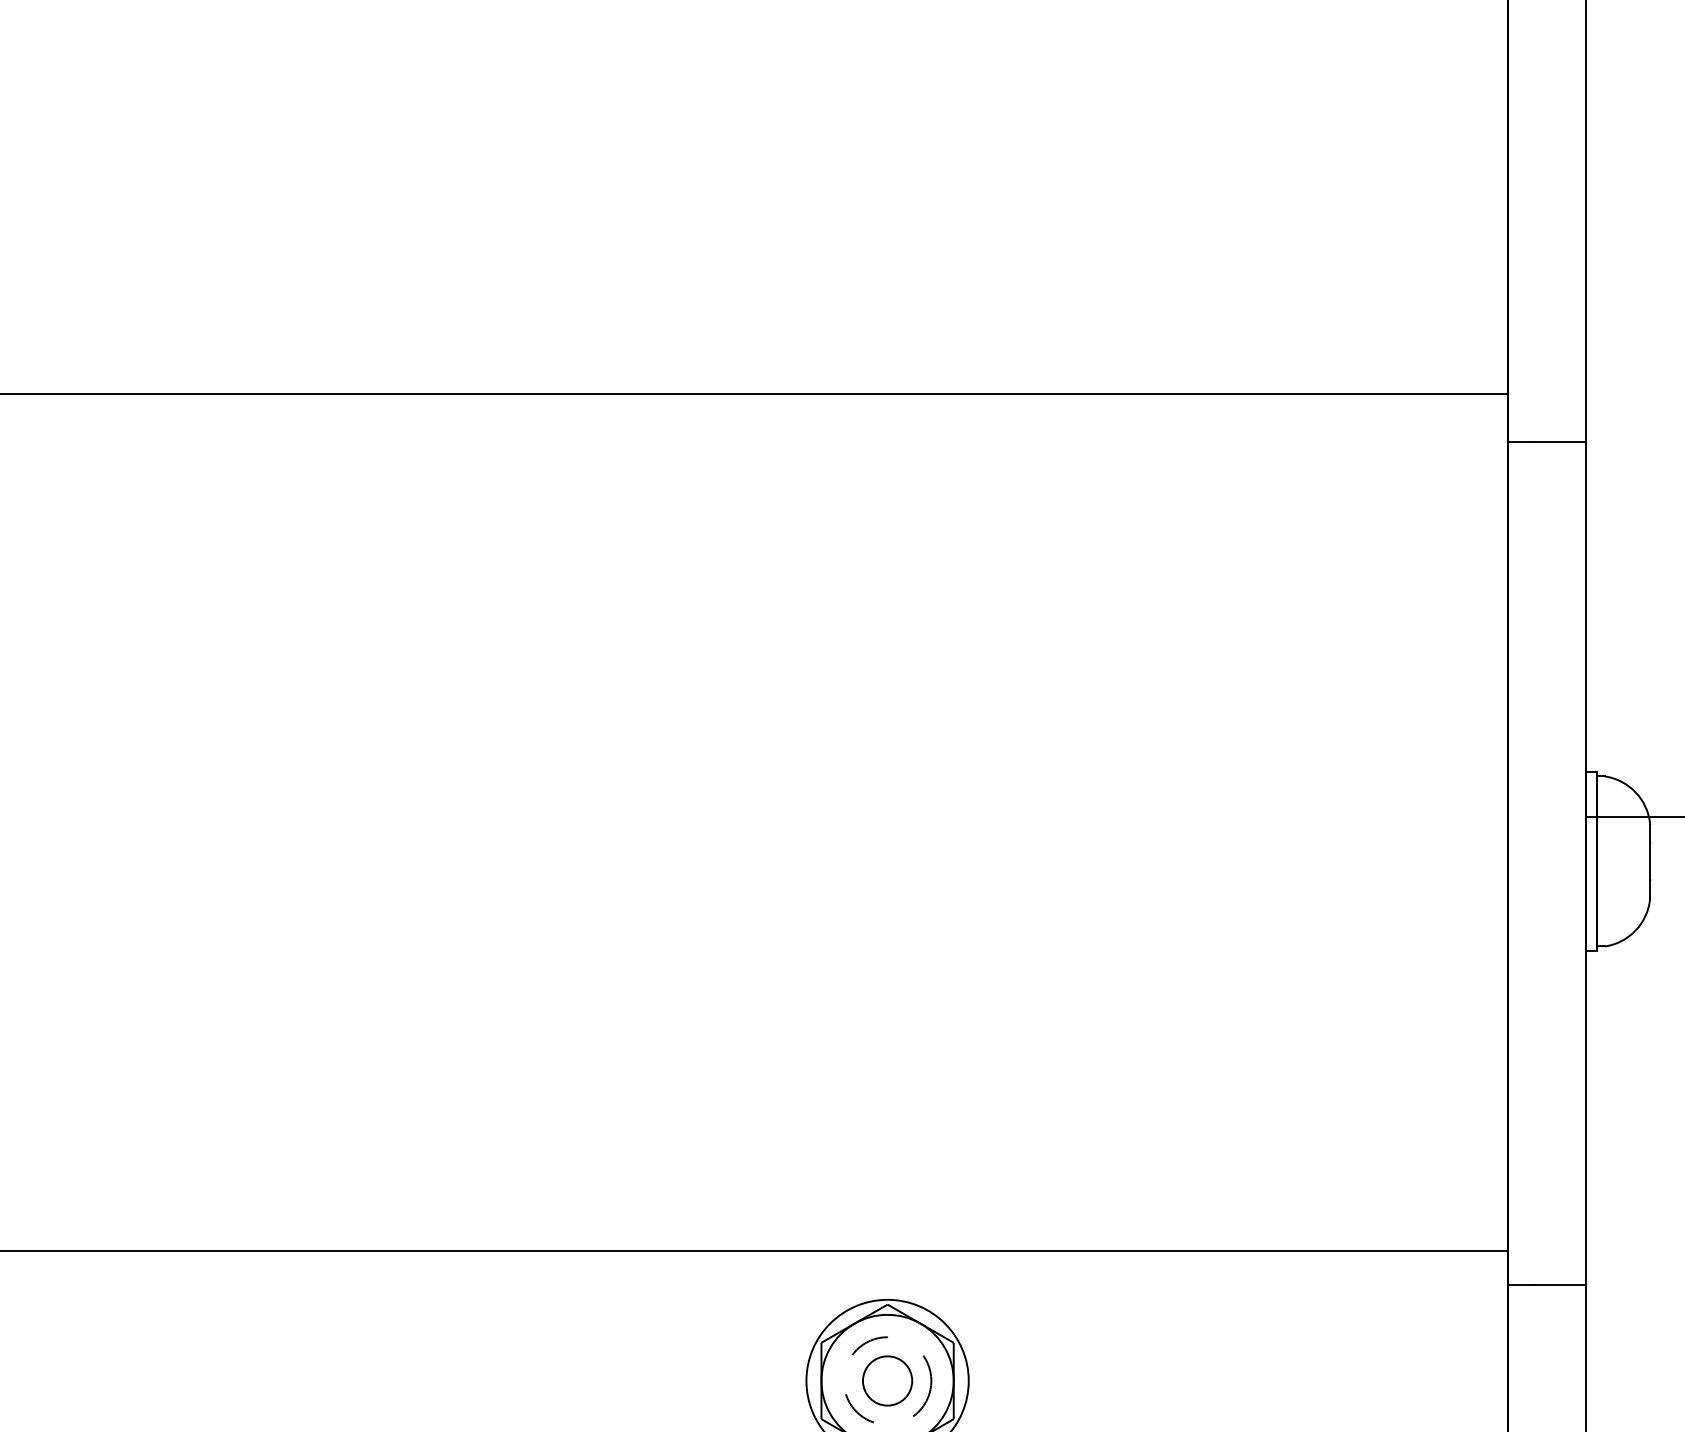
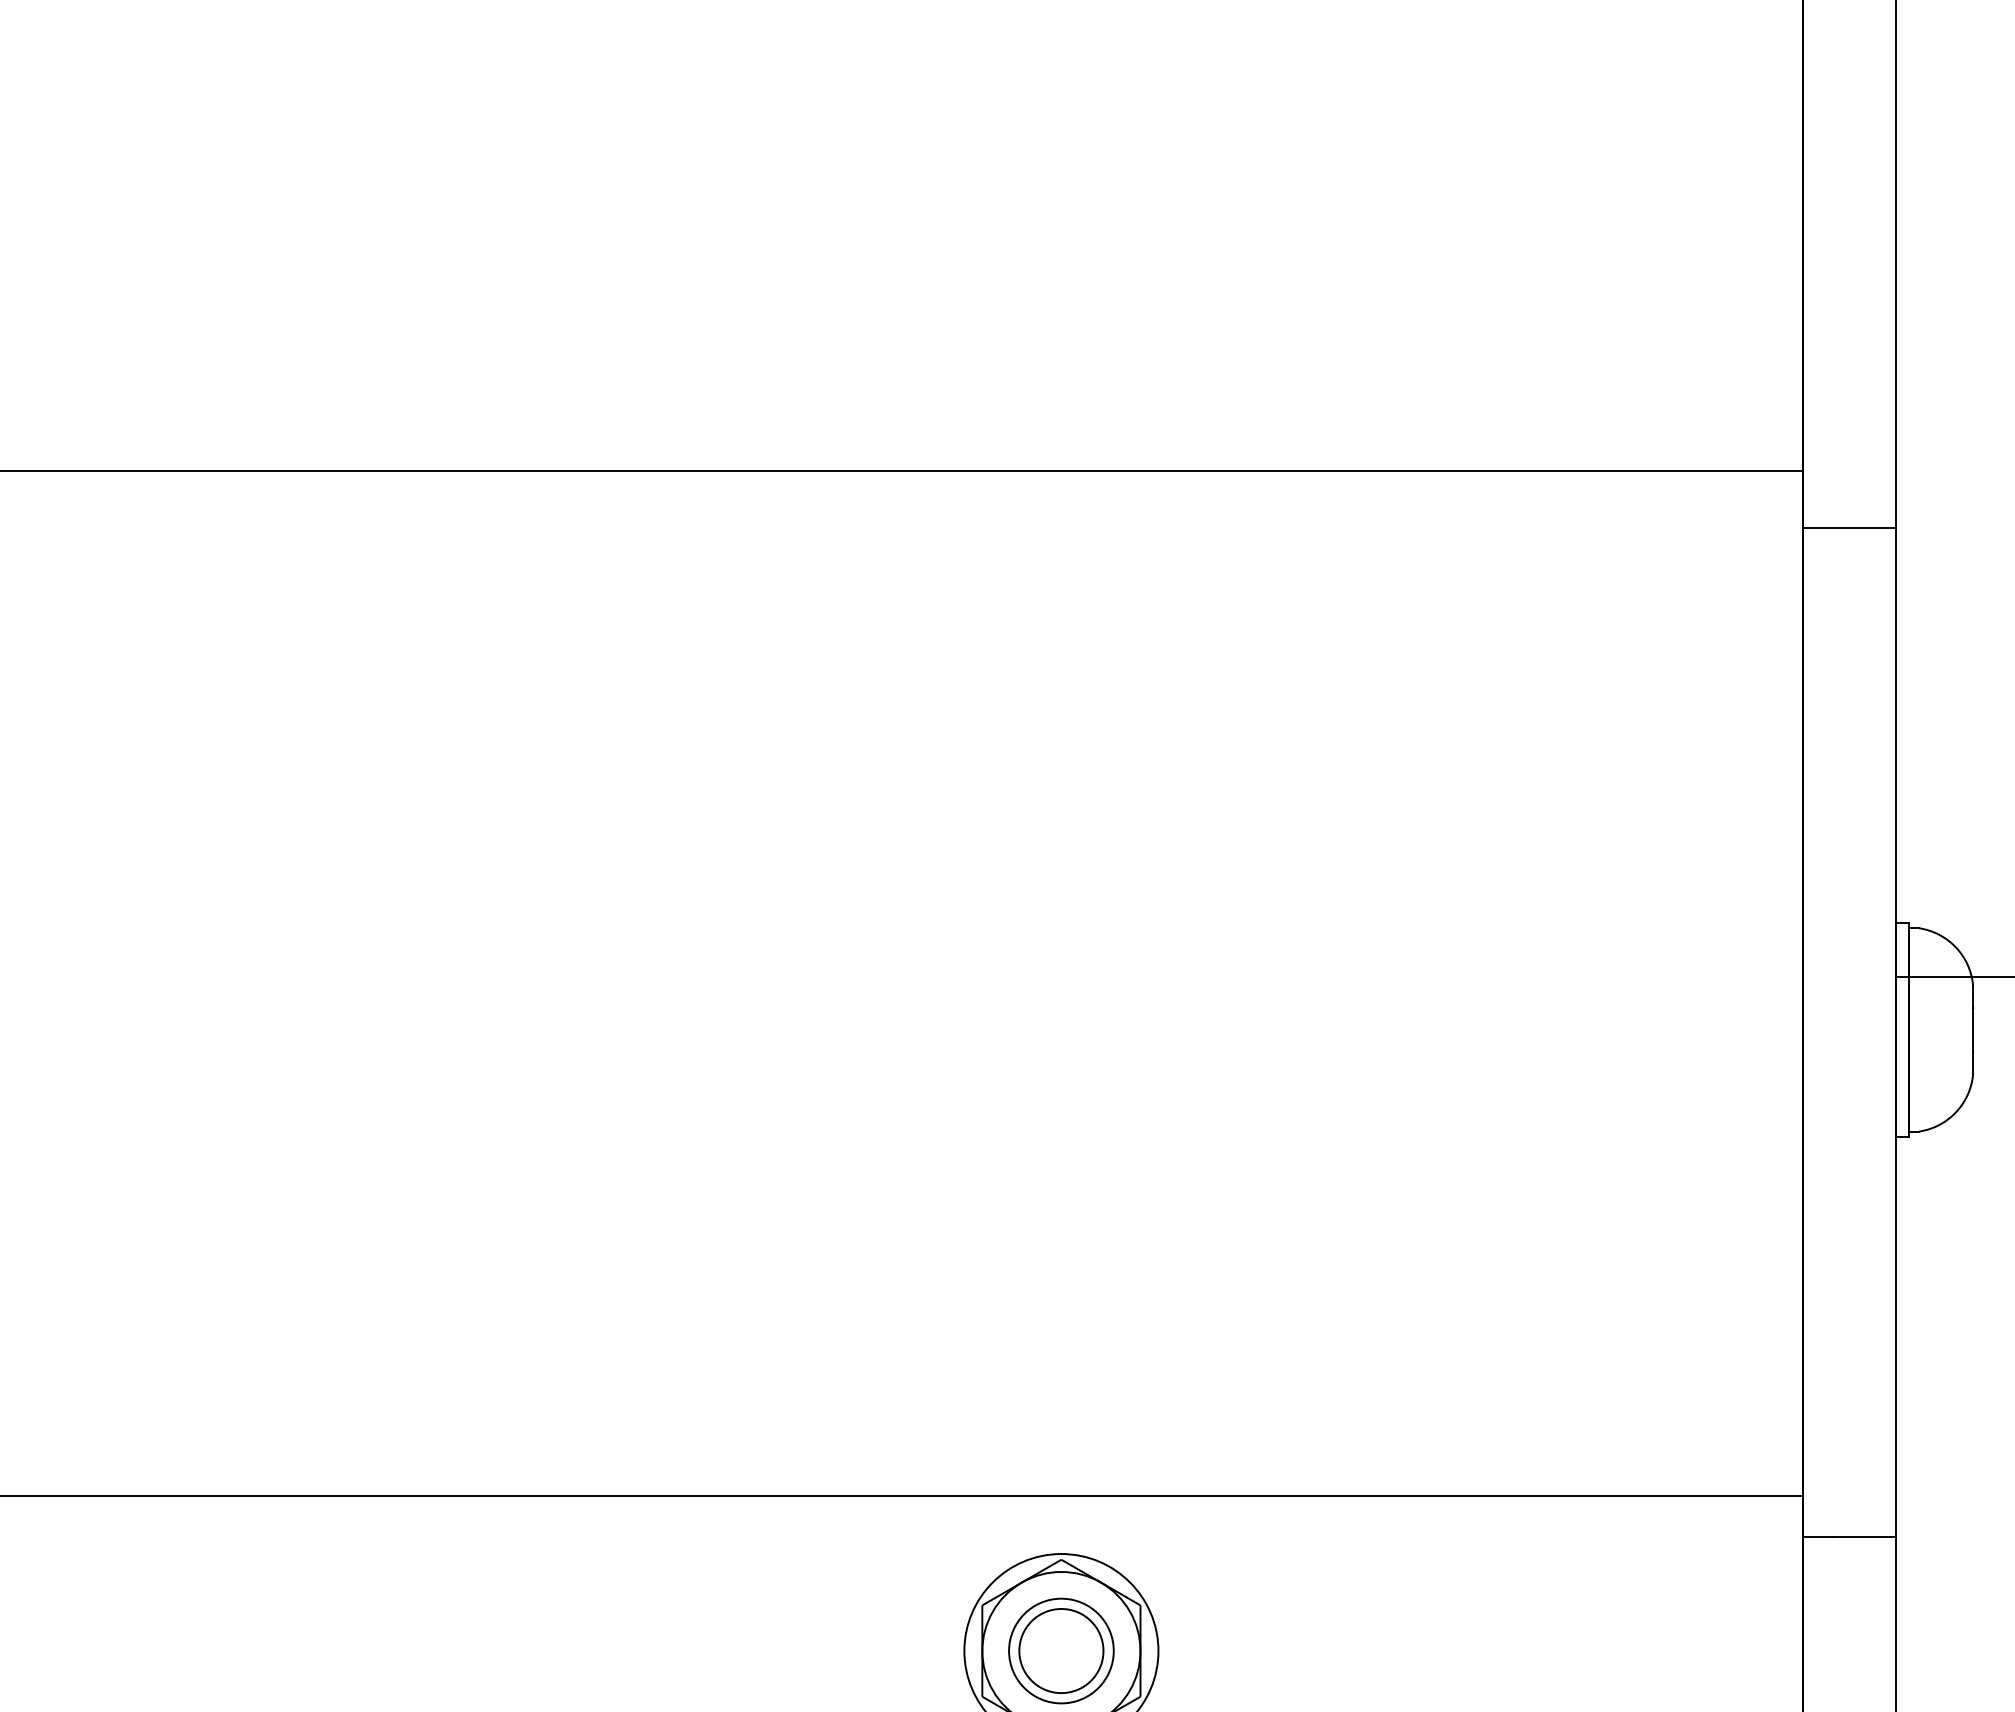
circle: (887, 1380) -> (1061, 1650), dashed -> solid
circle: (887, 1380) -> (1061, 1650), size x1.43

